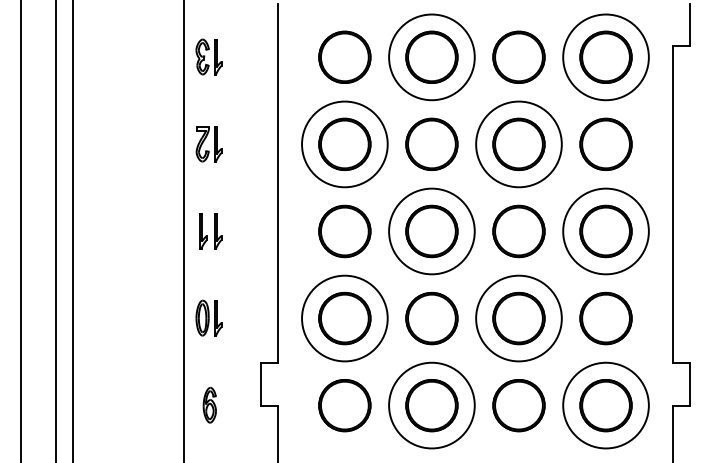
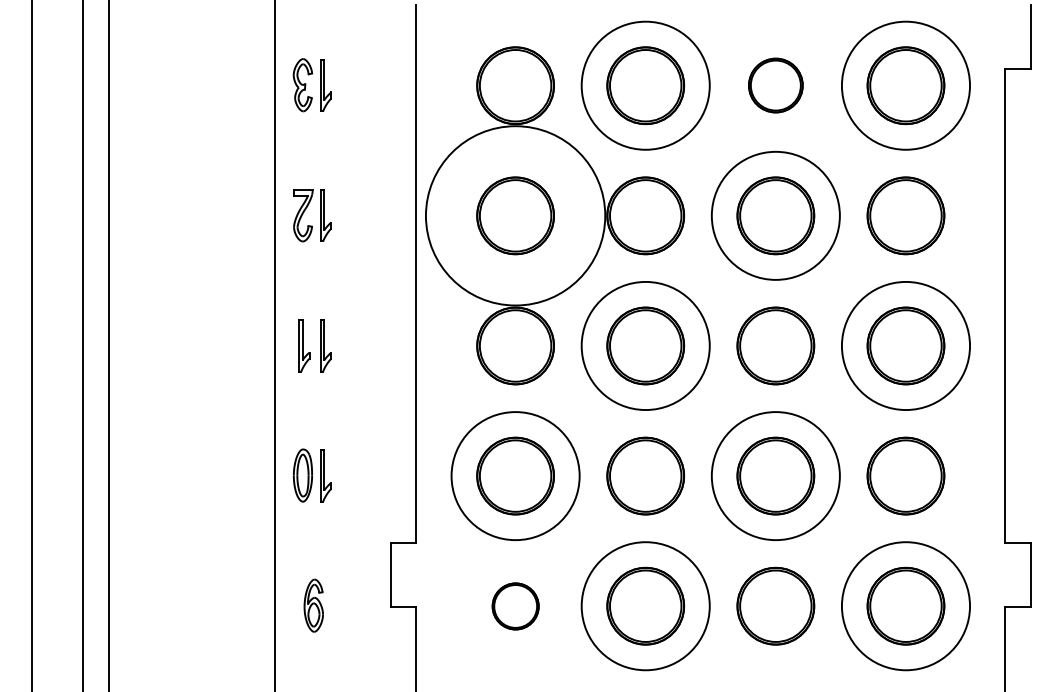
part: (518, 56) -> (775, 84), size x0.7
circle: (344, 144) -> (515, 215), size x1.4
part: (344, 405) -> (515, 606), size x0.6

